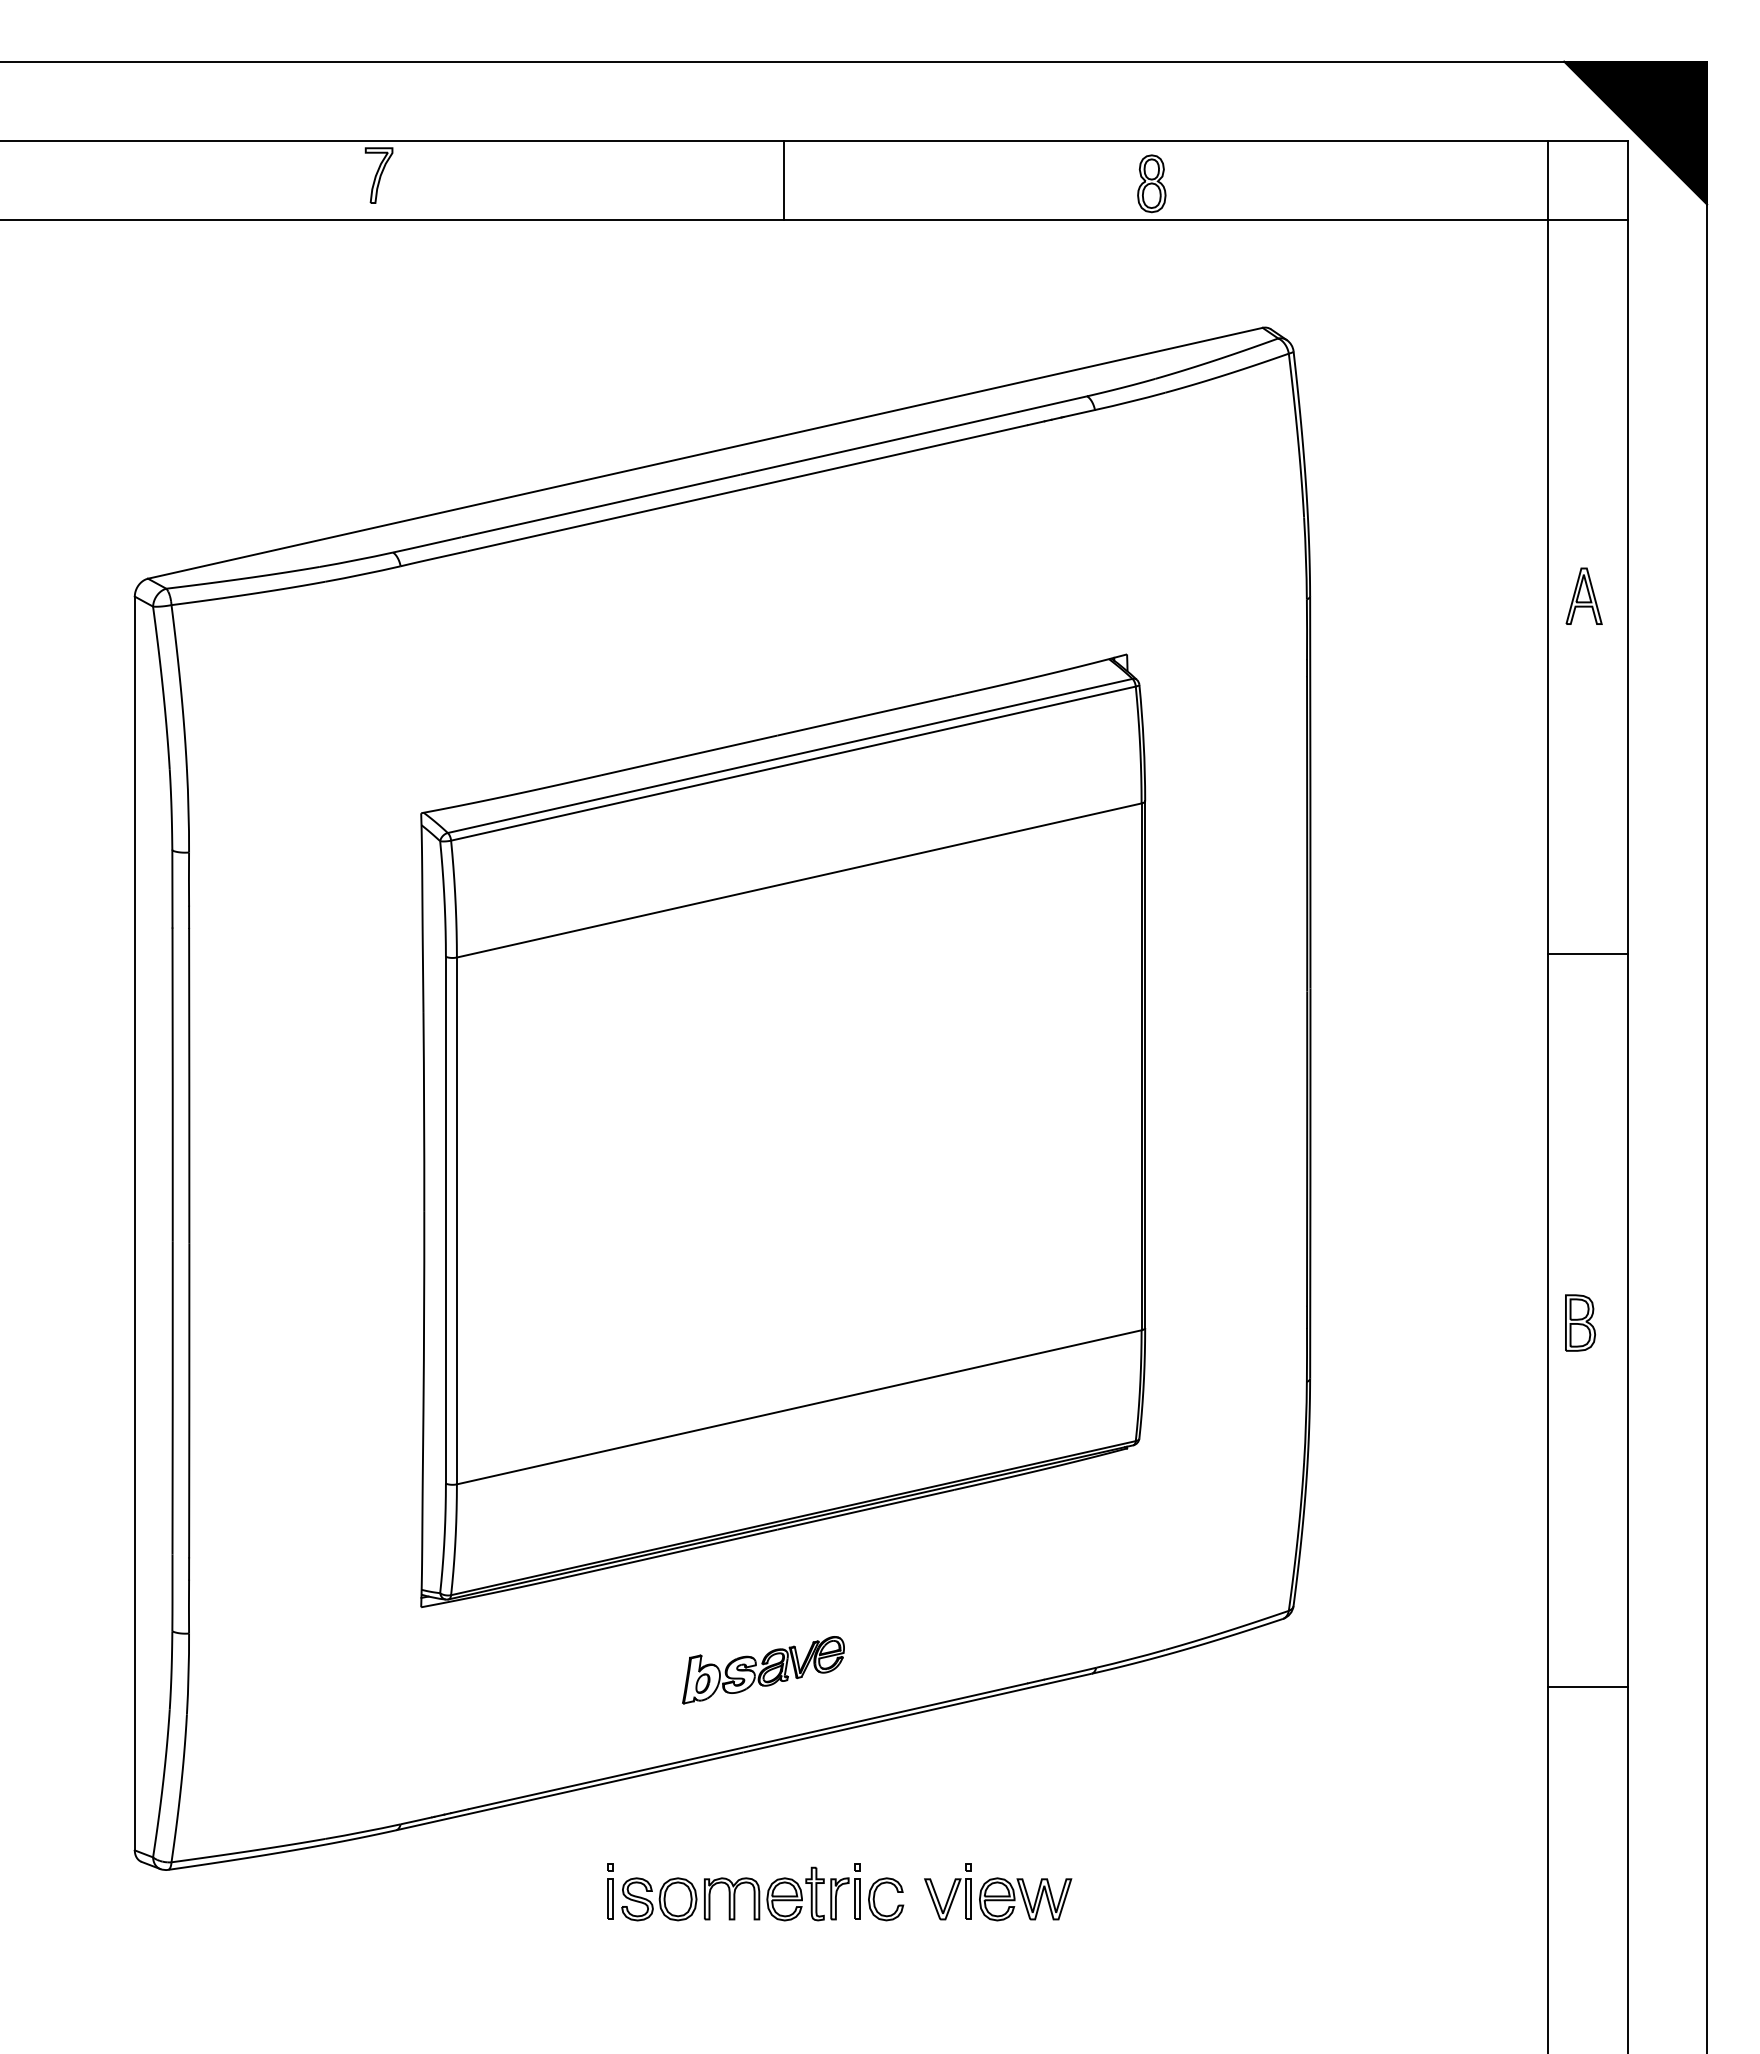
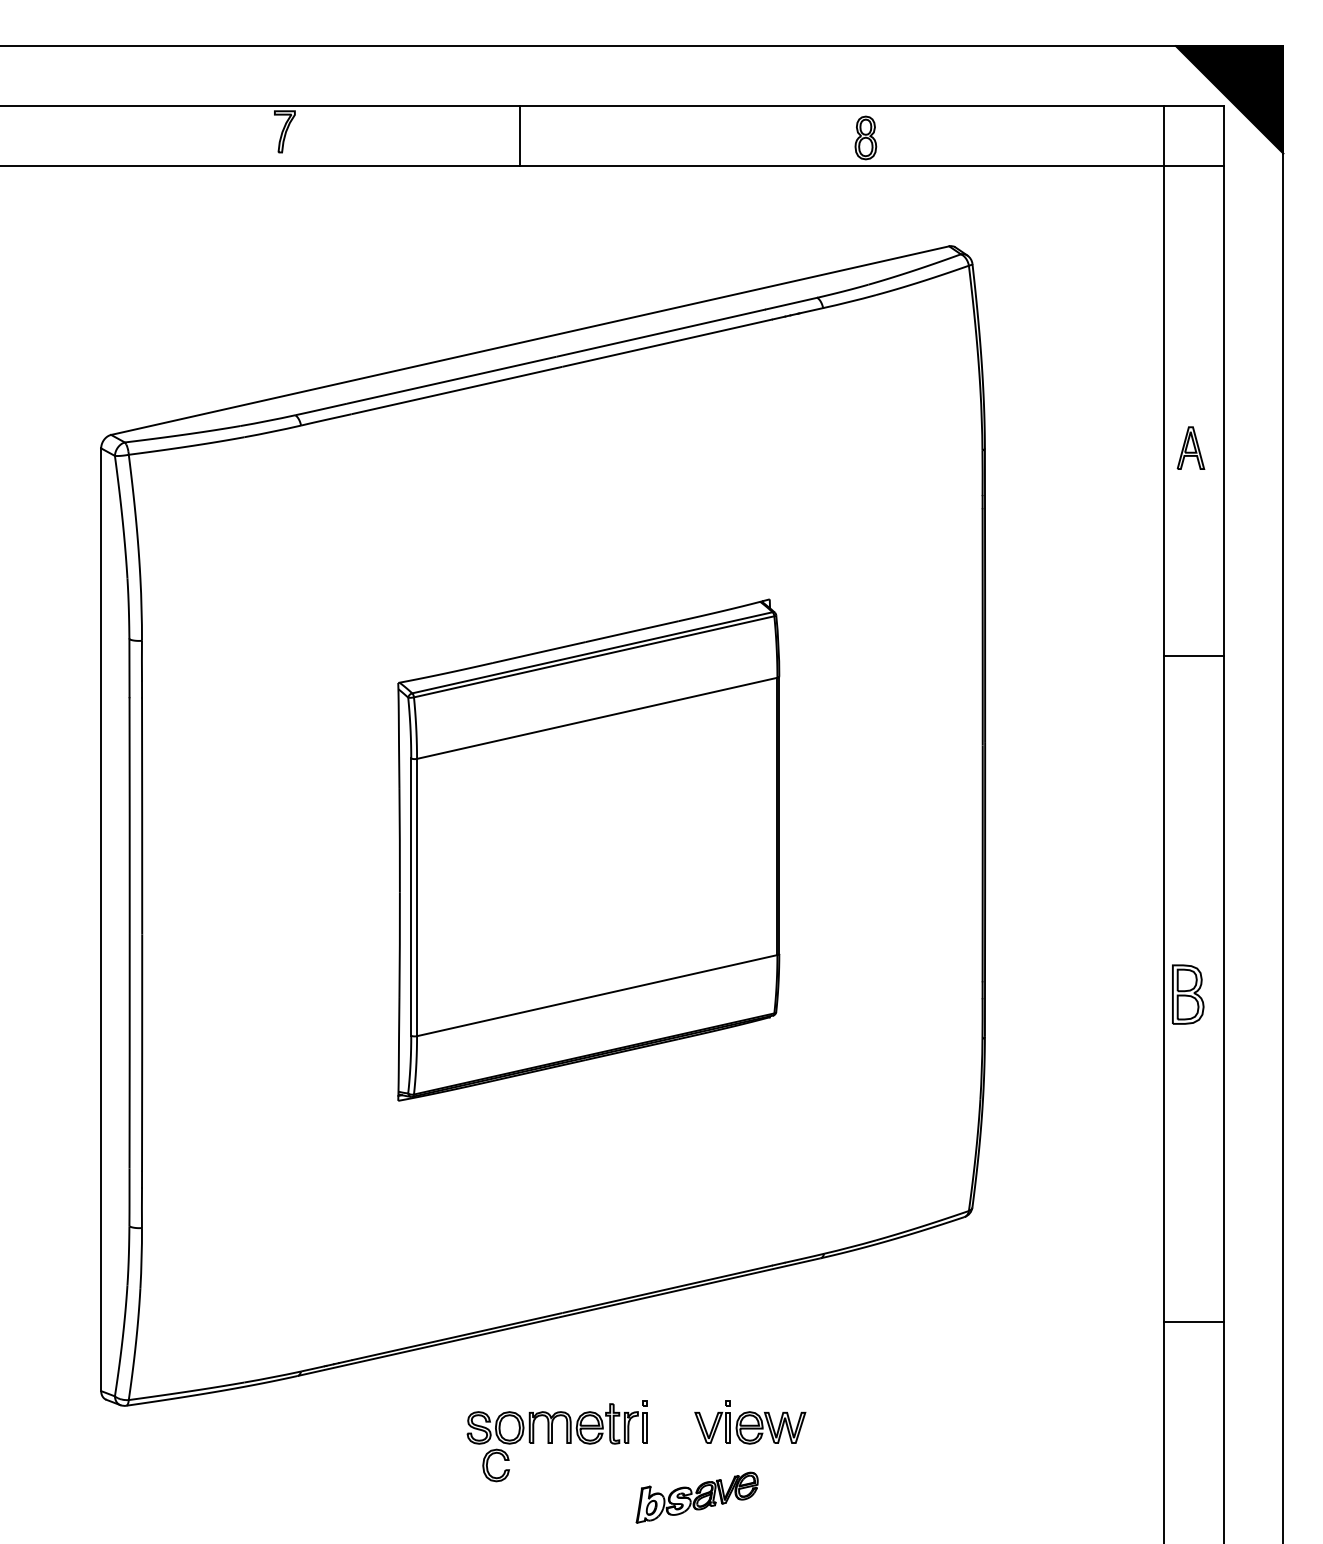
line: (783, 180) -> (519, 135), moved
line: (1587, 953) -> (1193, 655), moved
part: (783, 1130) -> (588, 849), size x0.7
part: (1580, 1322) -> (1188, 994), size x1.4
part: (763, 1670) -> (697, 1497), moved
line: (1587, 1687) -> (1193, 1322), moved
part: (610, 1891) -> (458, 1422), removed
part: (875, 1895) -> (488, 1462), moved

